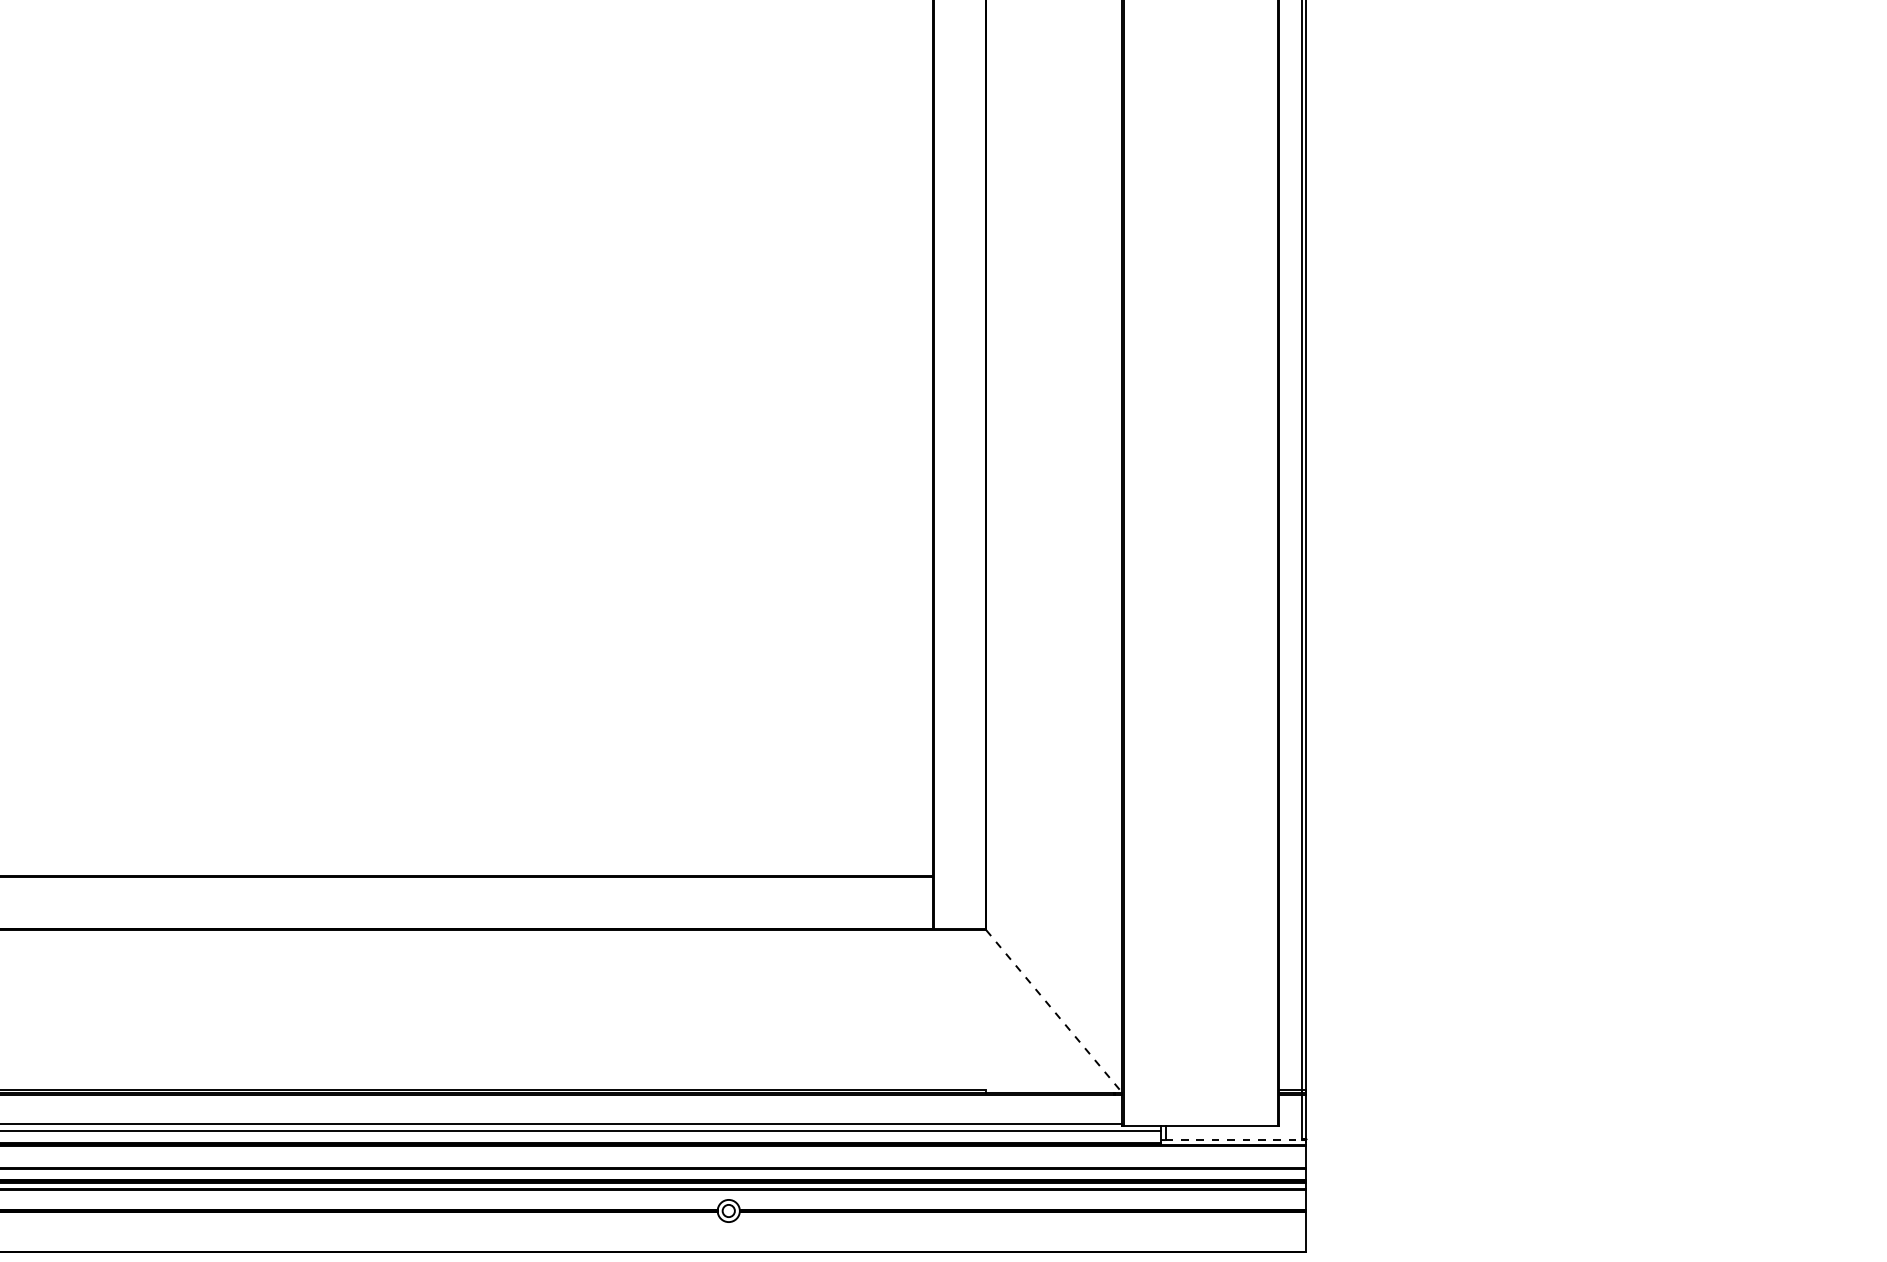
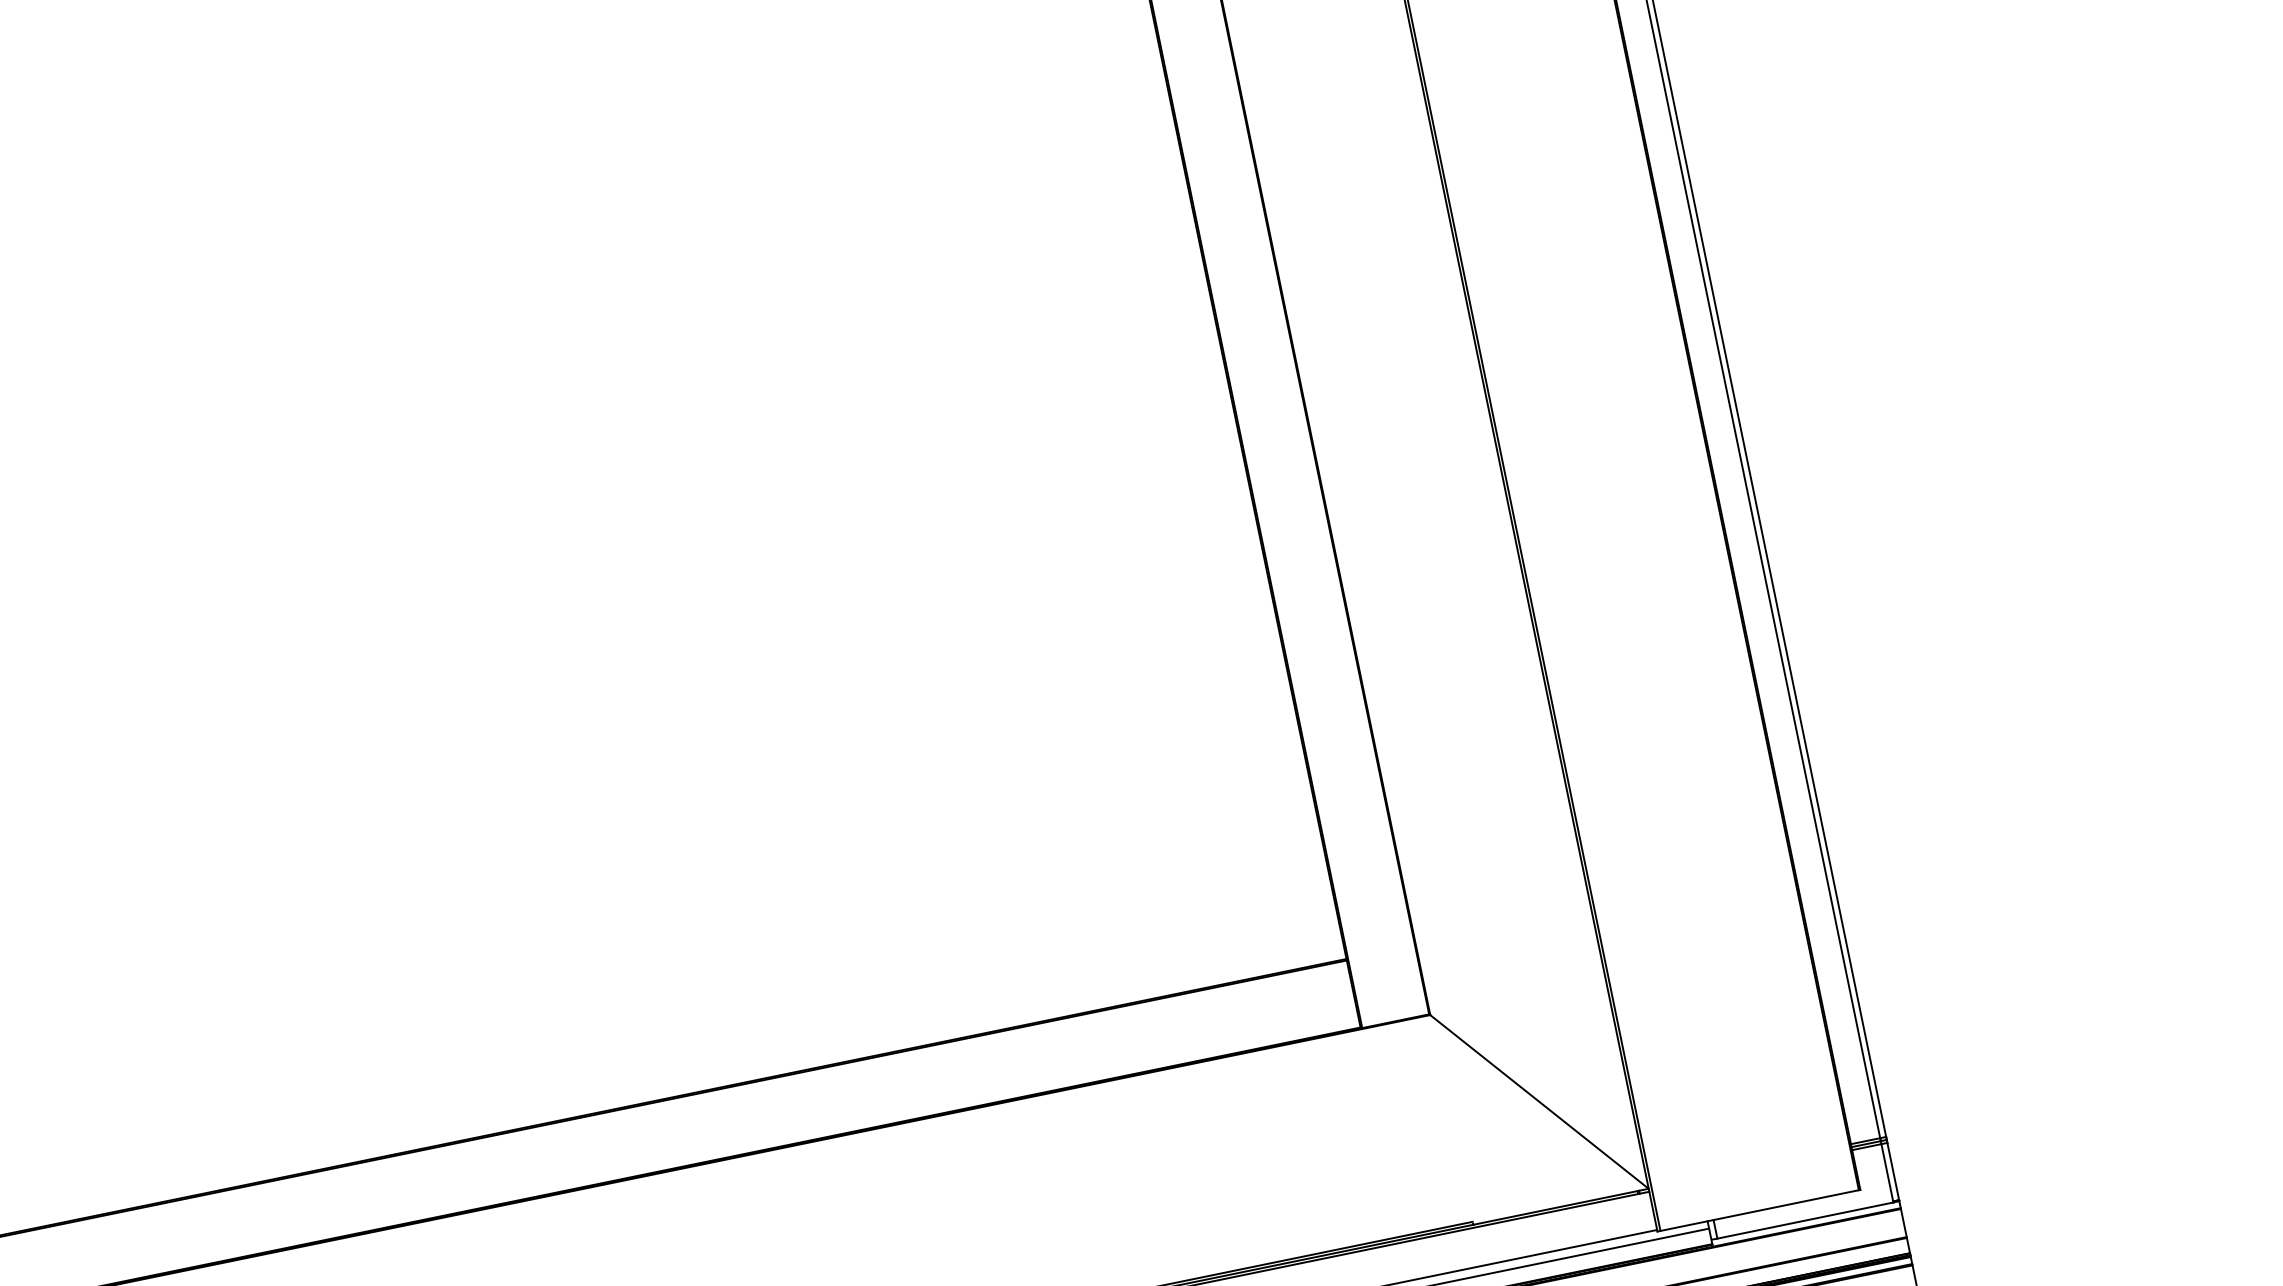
line: (1054, 1011) -> (1539, 1102), dashed -> solid
line: (1234, 1140) -> (1806, 1220), dashed -> solid

